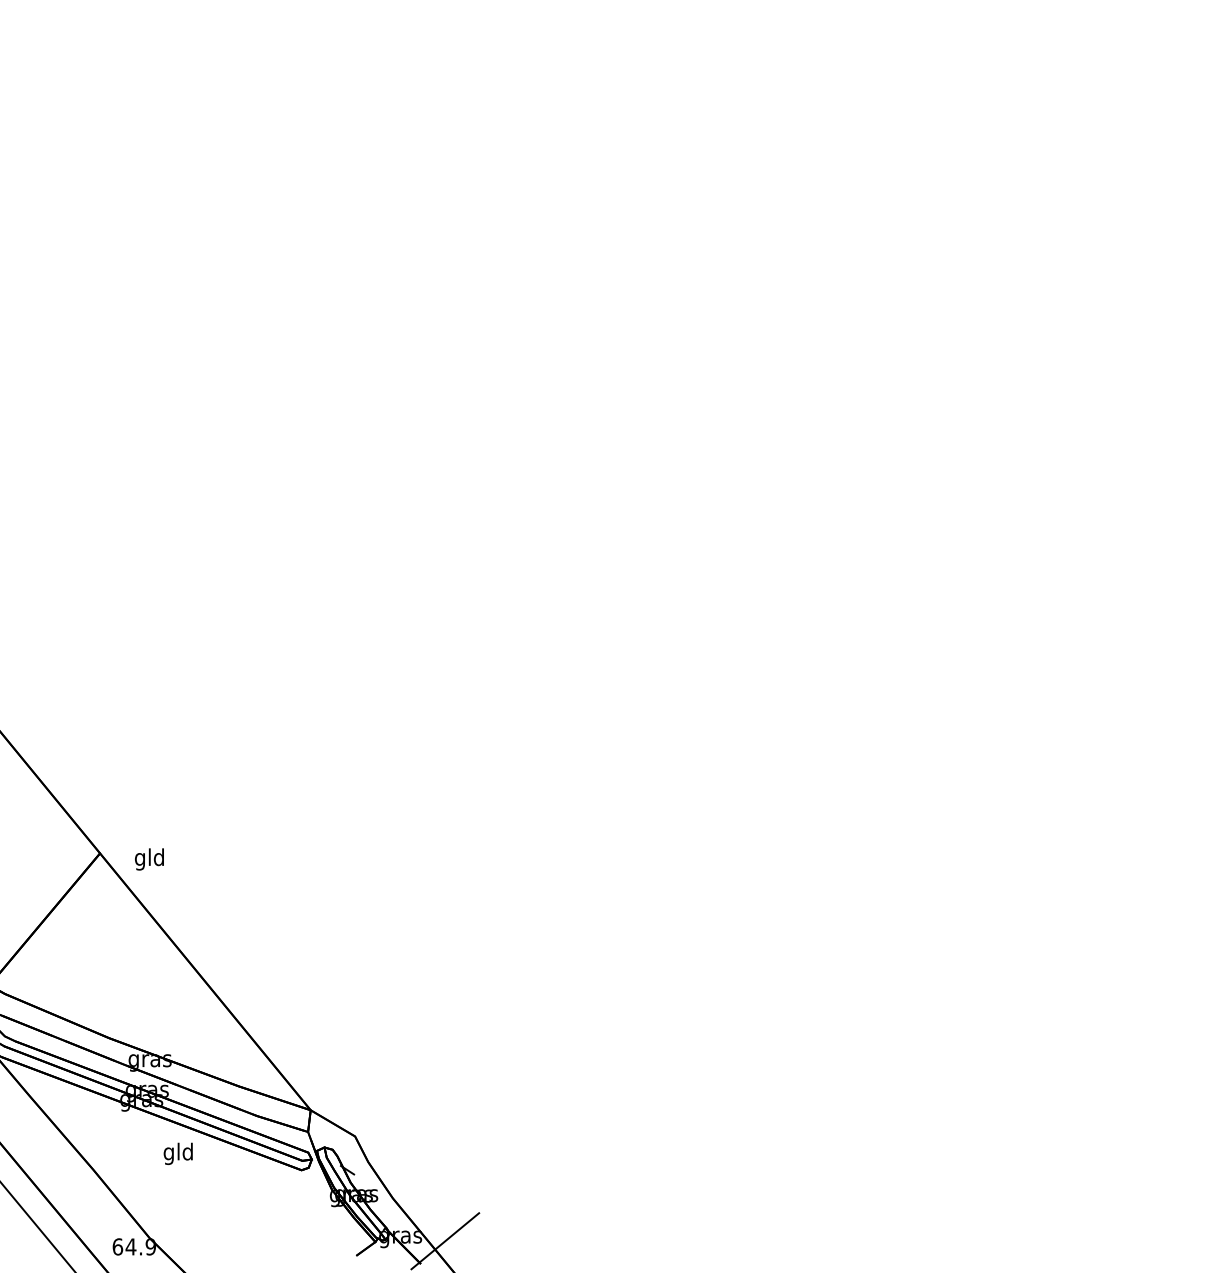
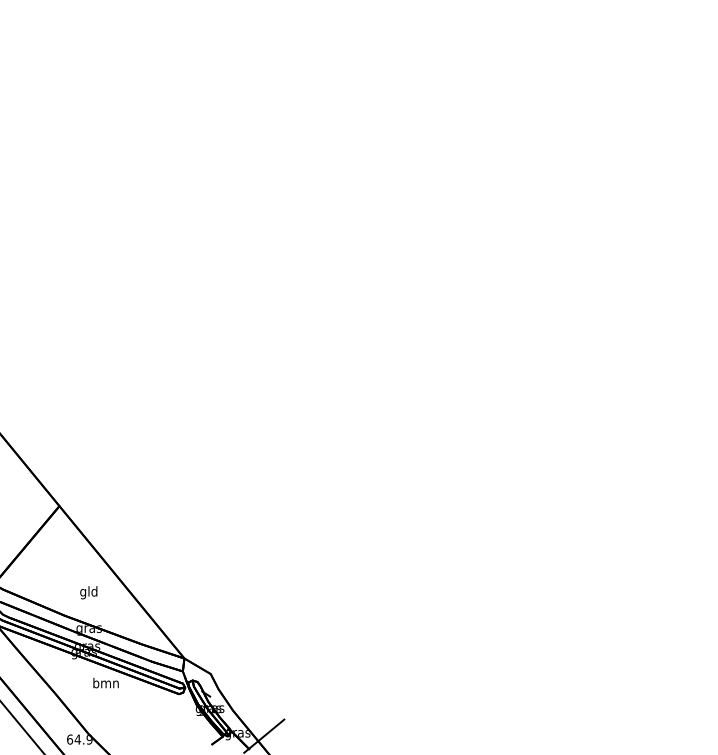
text: (148, 859) -> (88, 592), moved
text: (177, 1152) -> (105, 683), gld -> bmn

